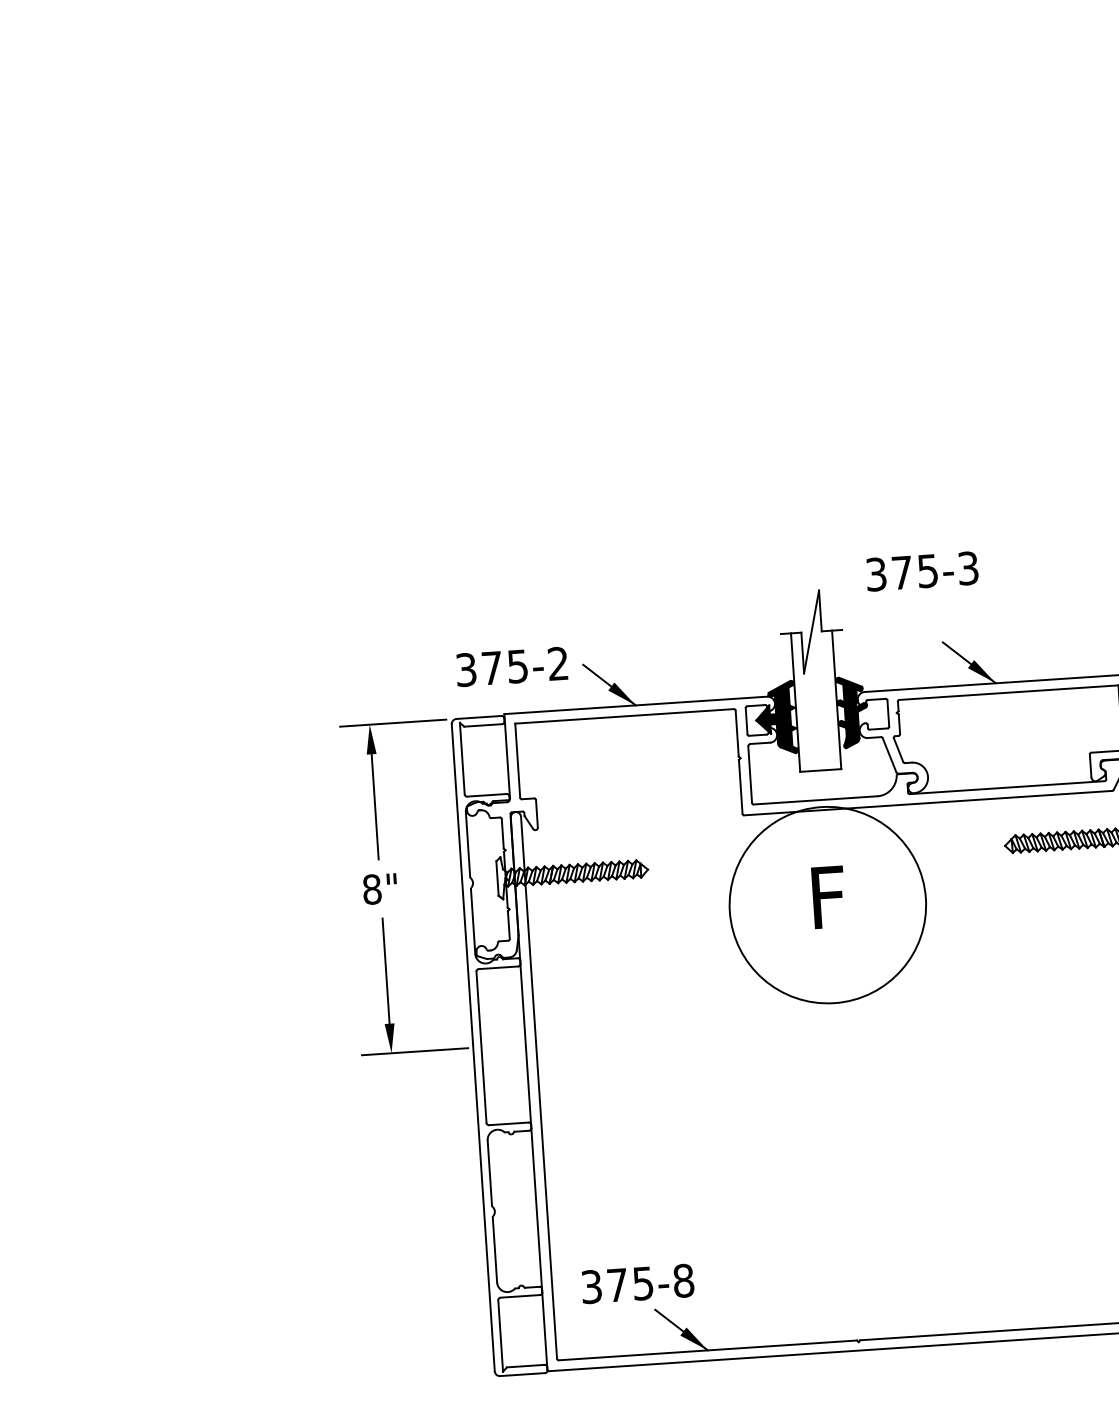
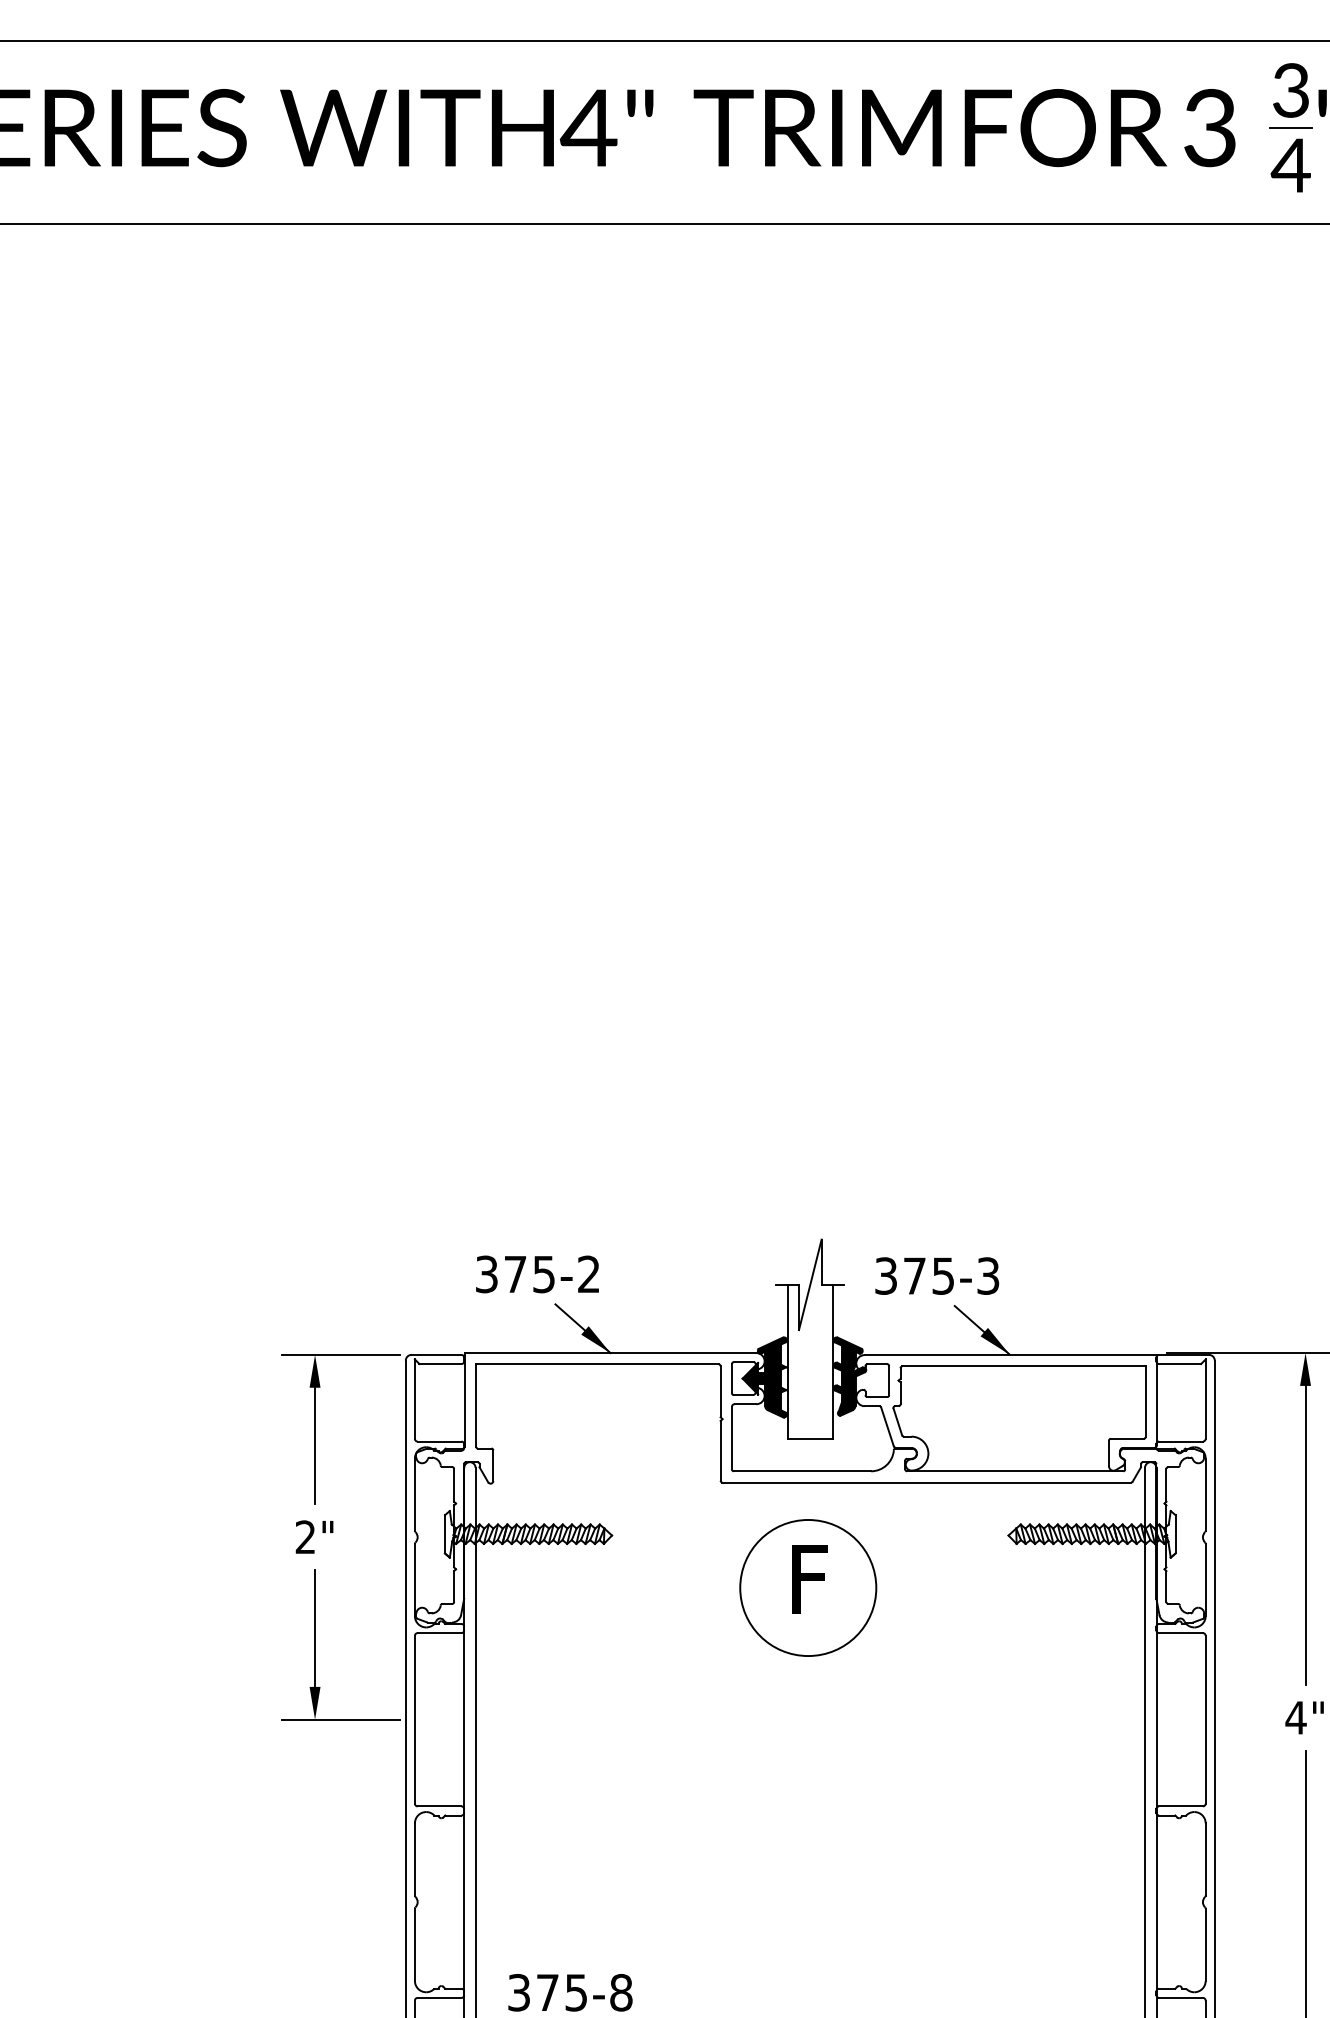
text: (922, 570) -> (937, 1275), moved
text: (511, 666) -> (537, 1274), moved
text: (372, 889) -> (305, 1537), 8" -> 2"
circle: (828, 904) -> (808, 1587), size x0.62

